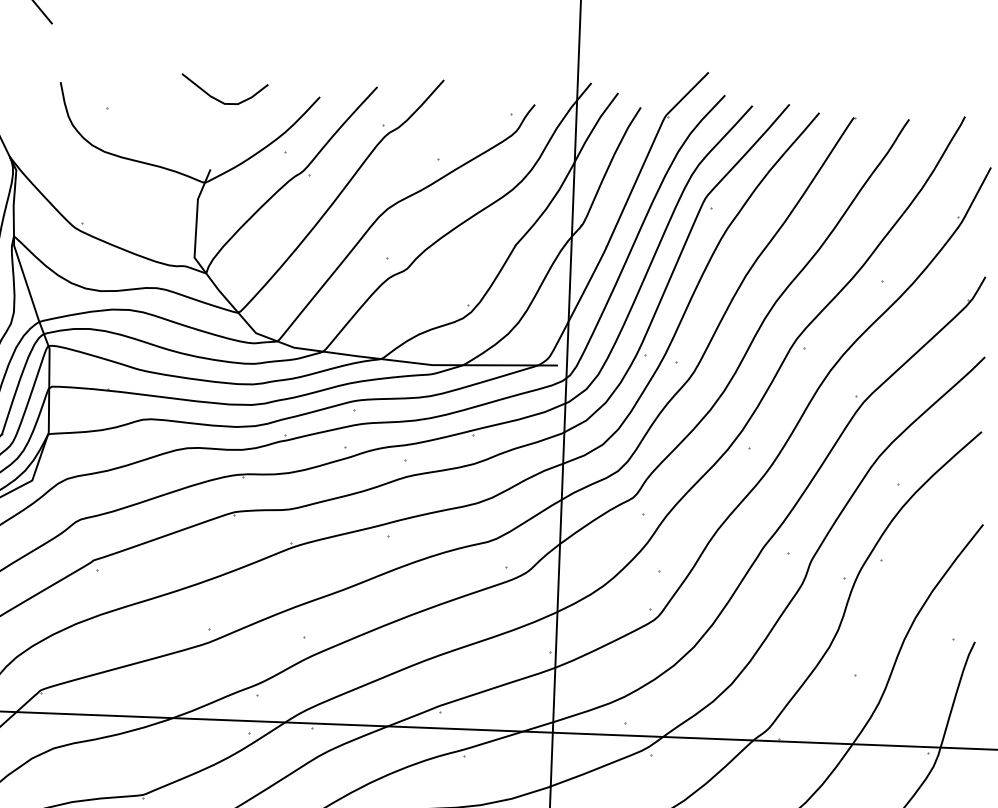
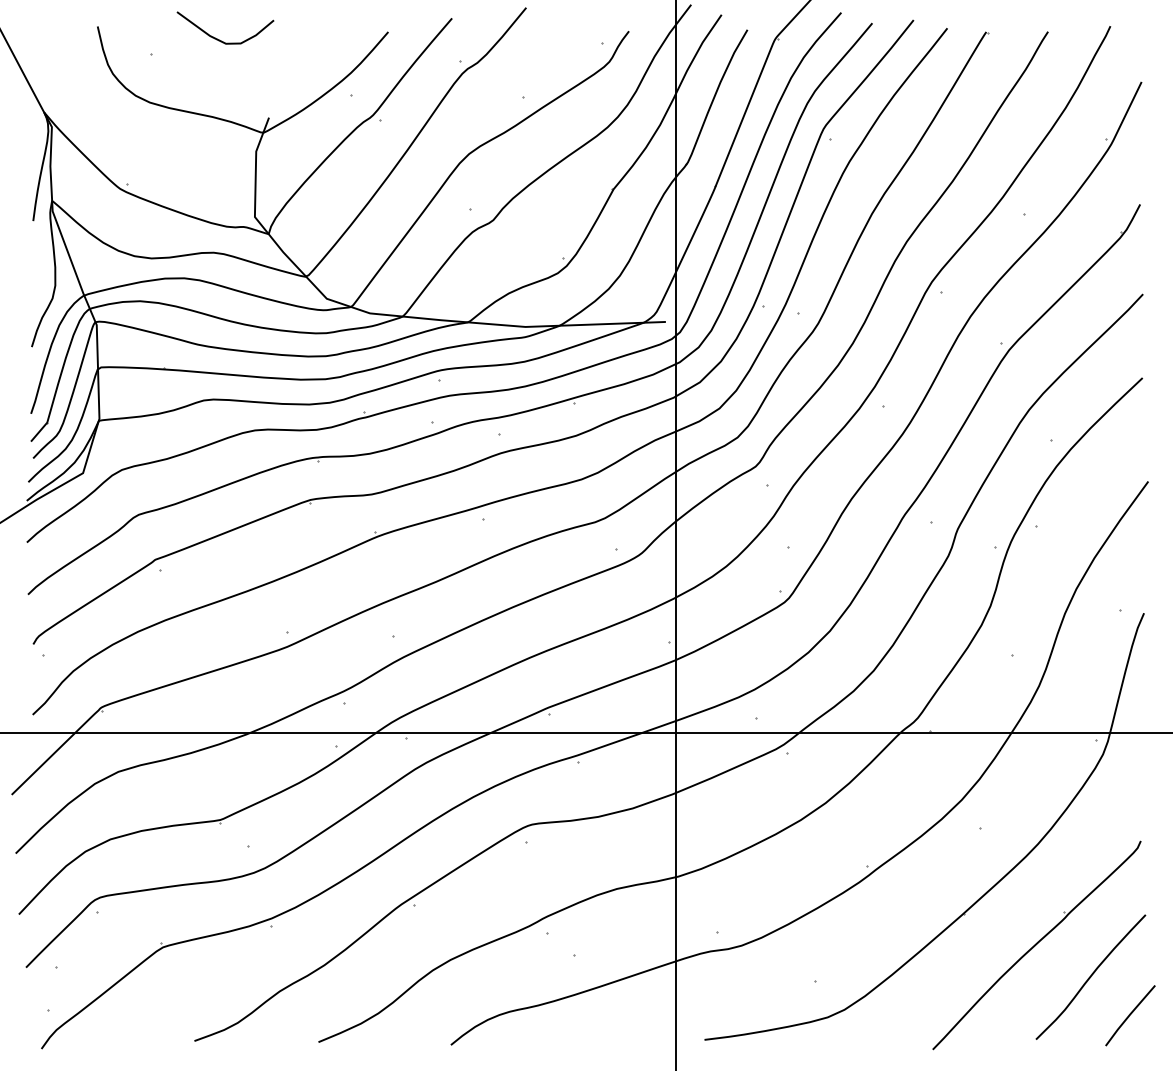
curve: (219, 99) -> (219, 39), moved

